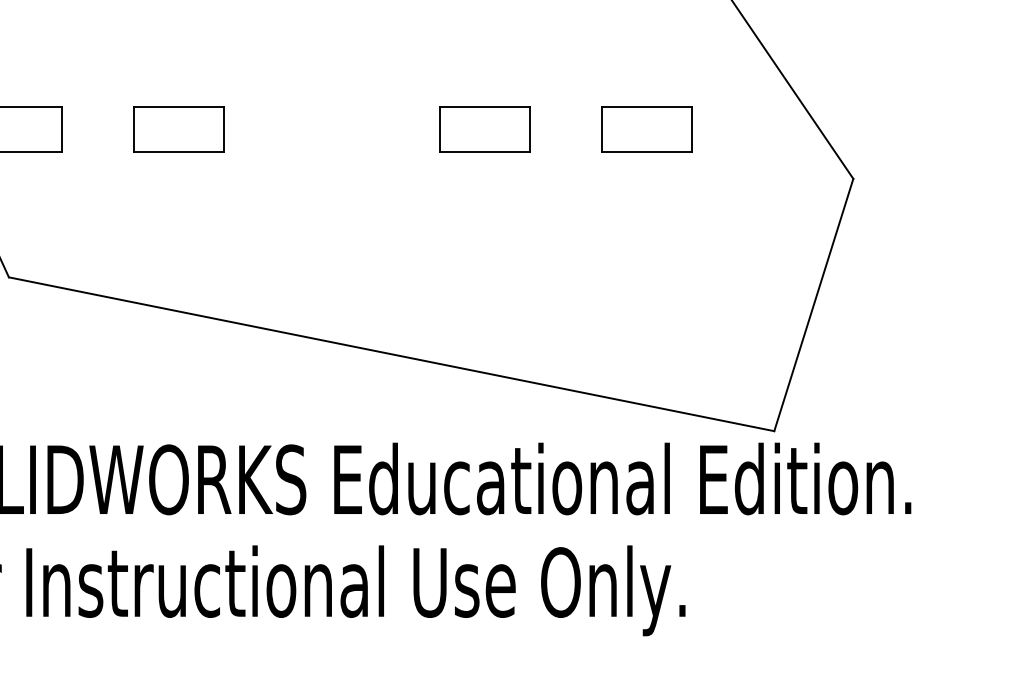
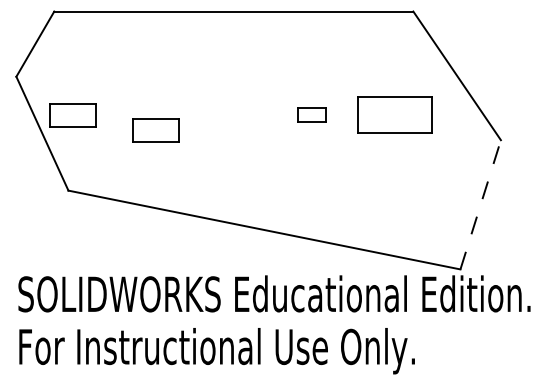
part: (178, 130) -> (155, 130), moved
part: (483, 130) -> (311, 115), size x0.6
part: (645, 130) -> (394, 115), size x1.6
line: (813, 304) -> (480, 204), solid -> dashed

